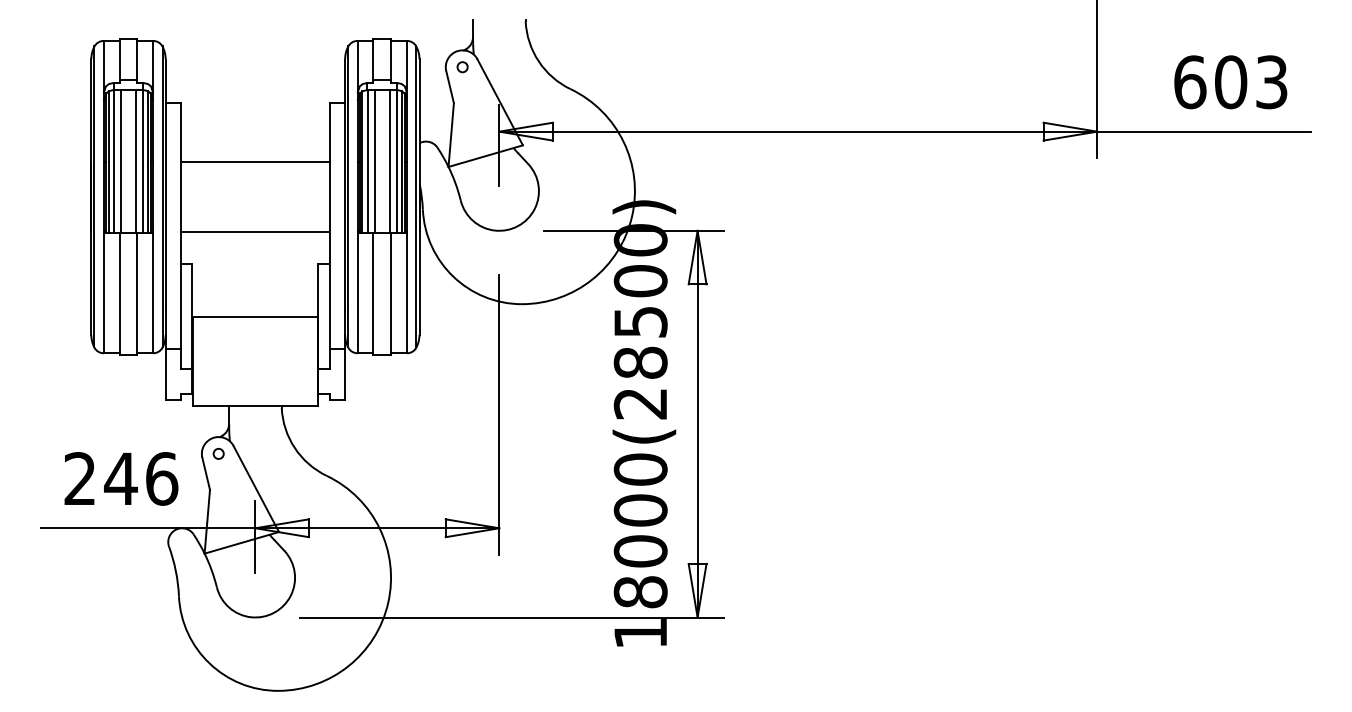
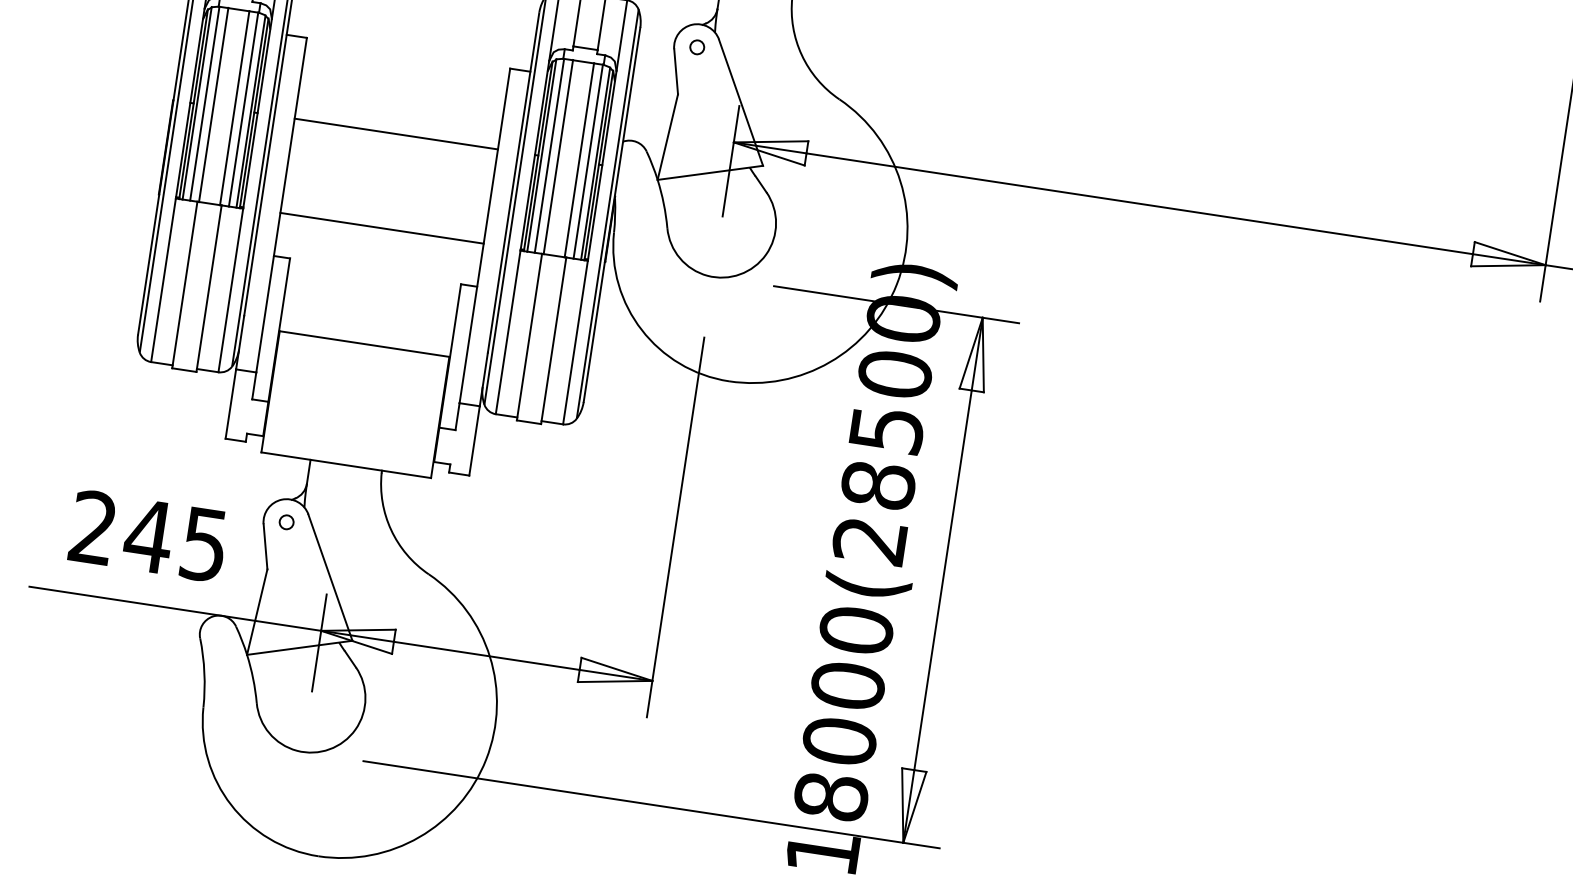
text: (162, 478) -> (205, 544), 246 -> 245

